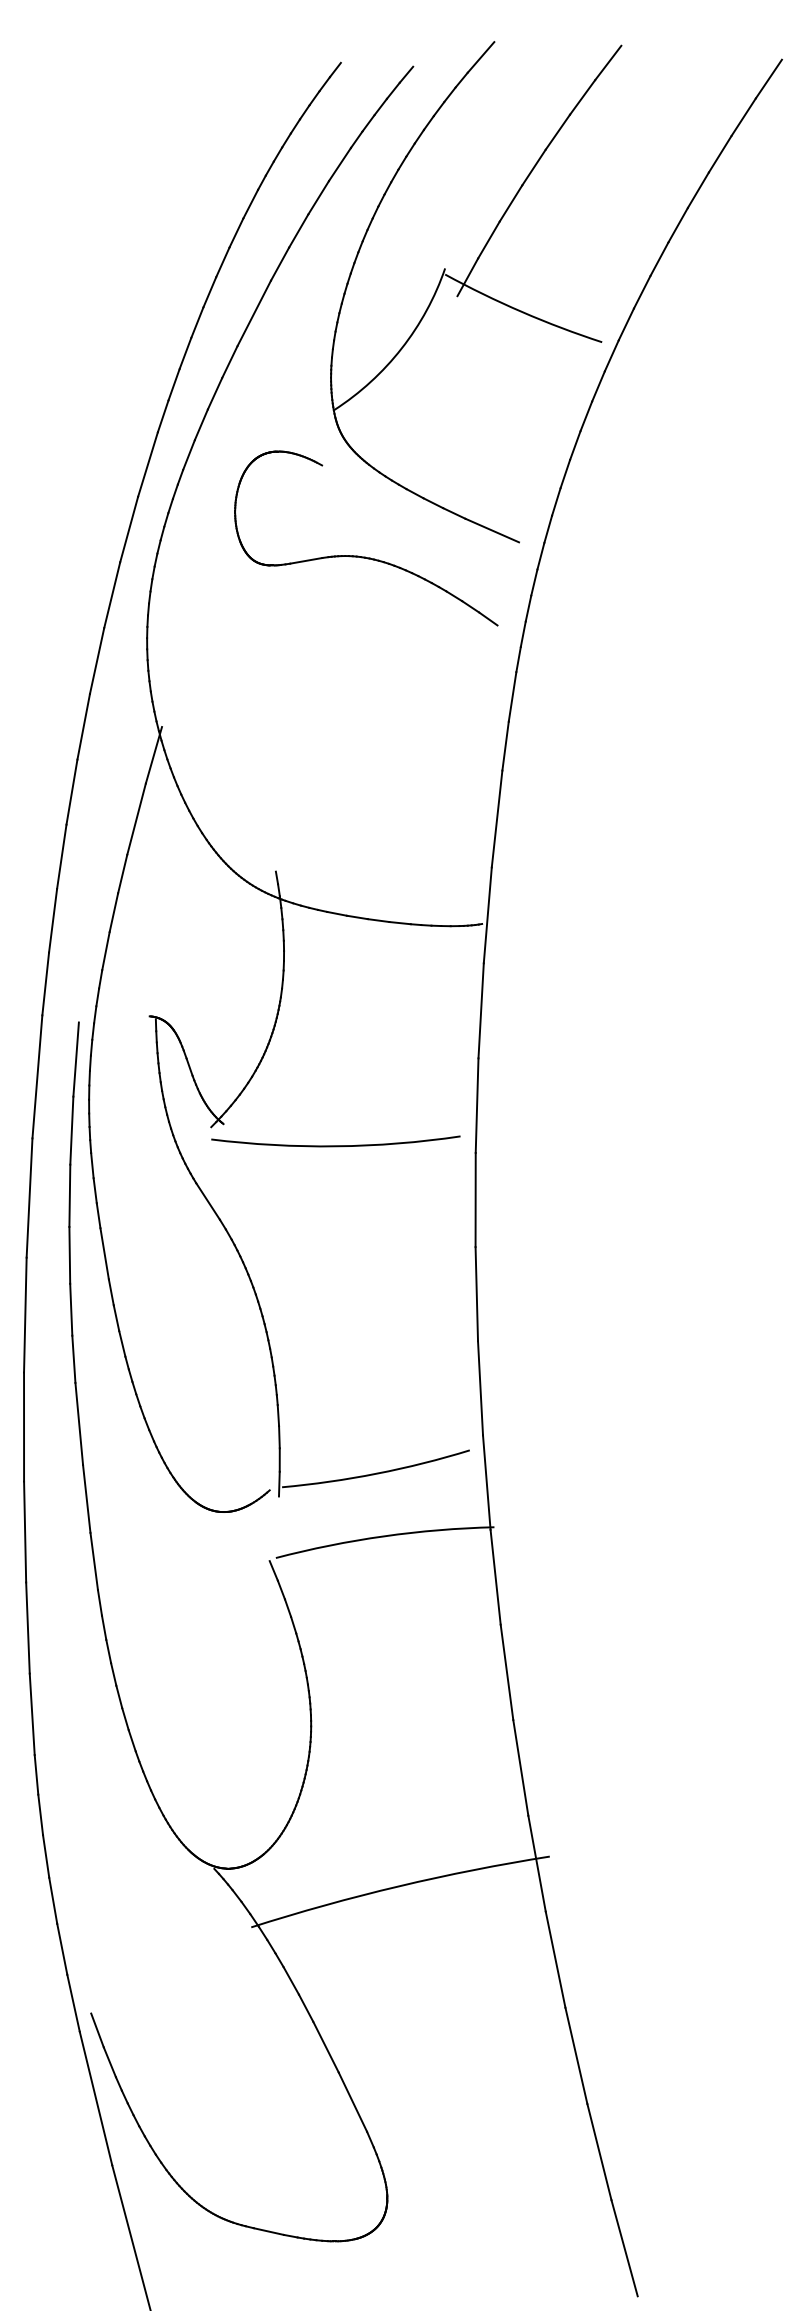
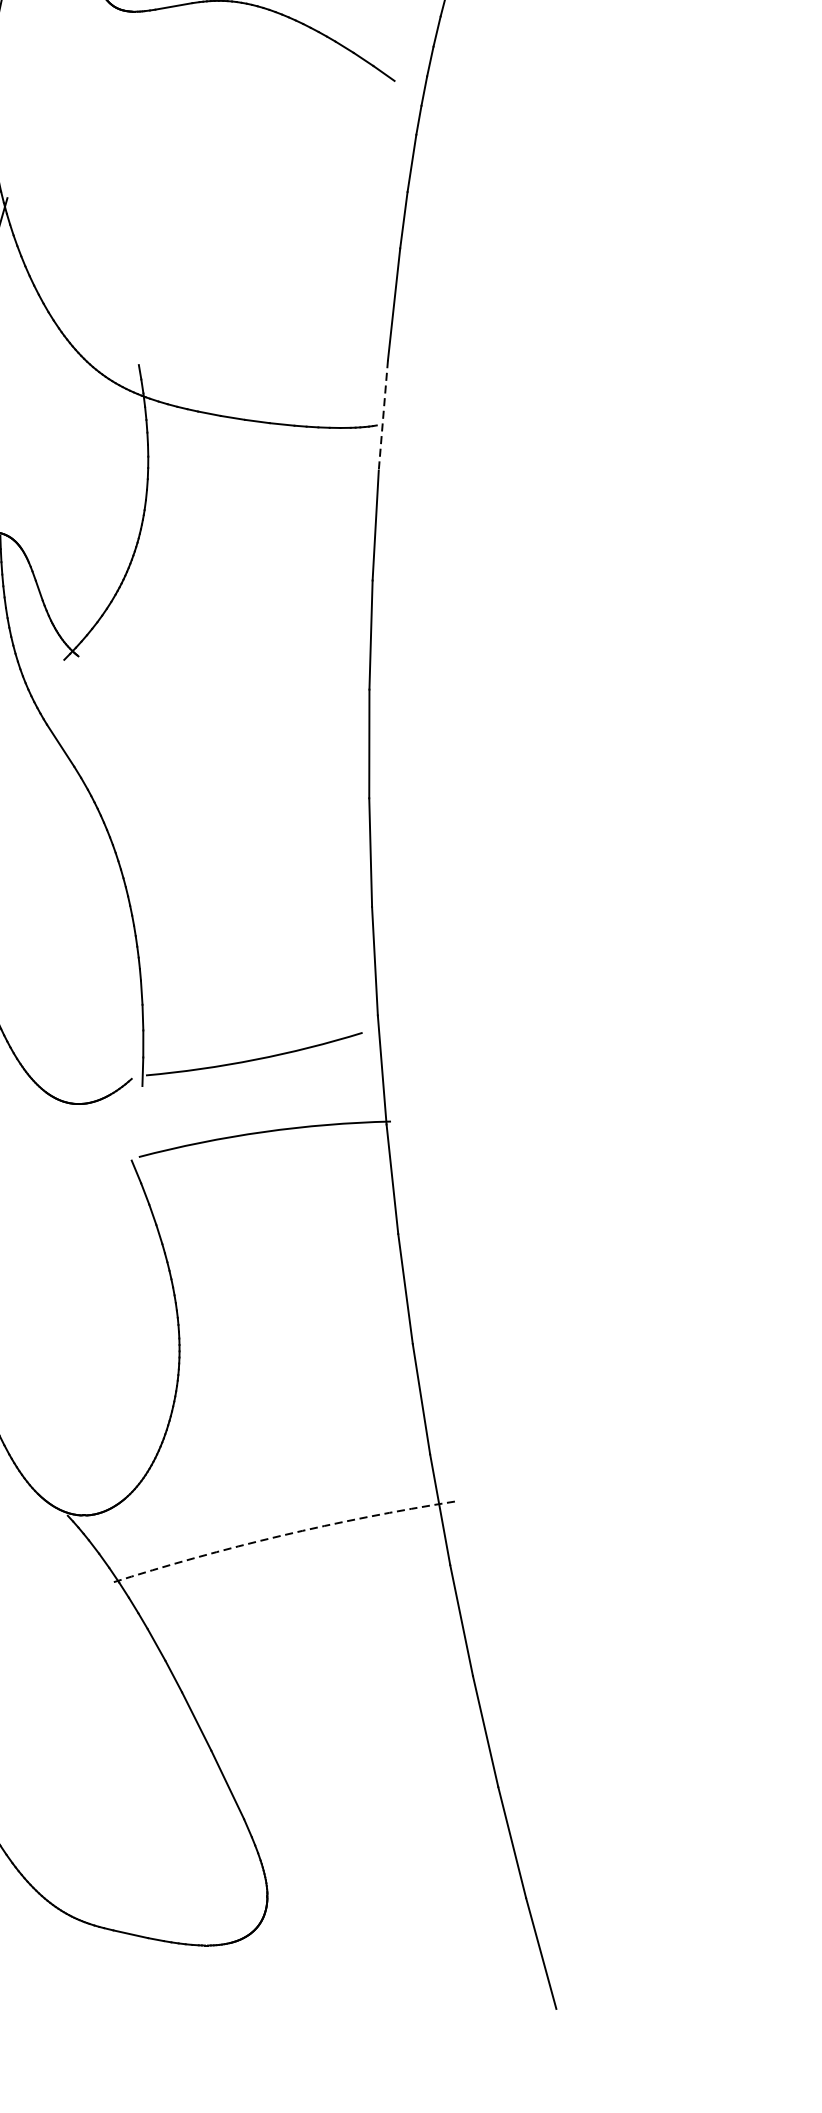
line: (487, 915) -> (383, 415), solid -> dashed
arc: (335, 1145) -> (207, 681), removed
arc: (399, 1886) -> (281, 1536), solid -> dashed

